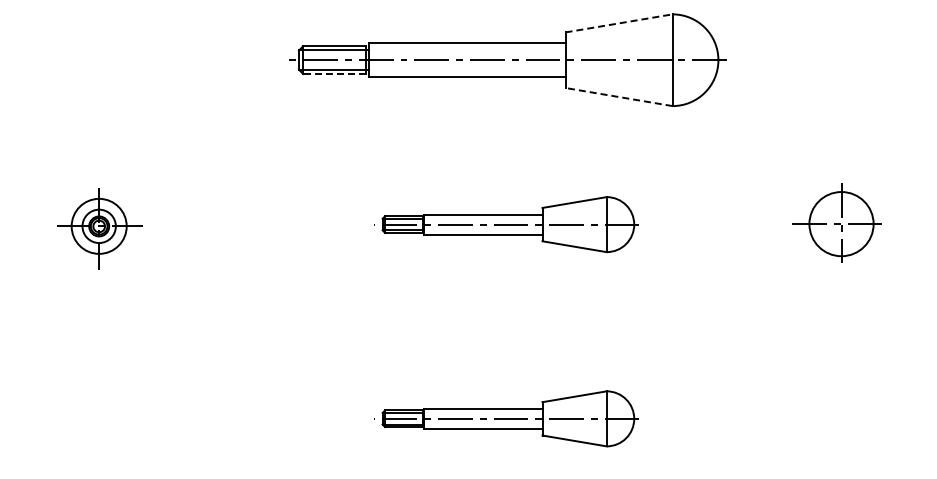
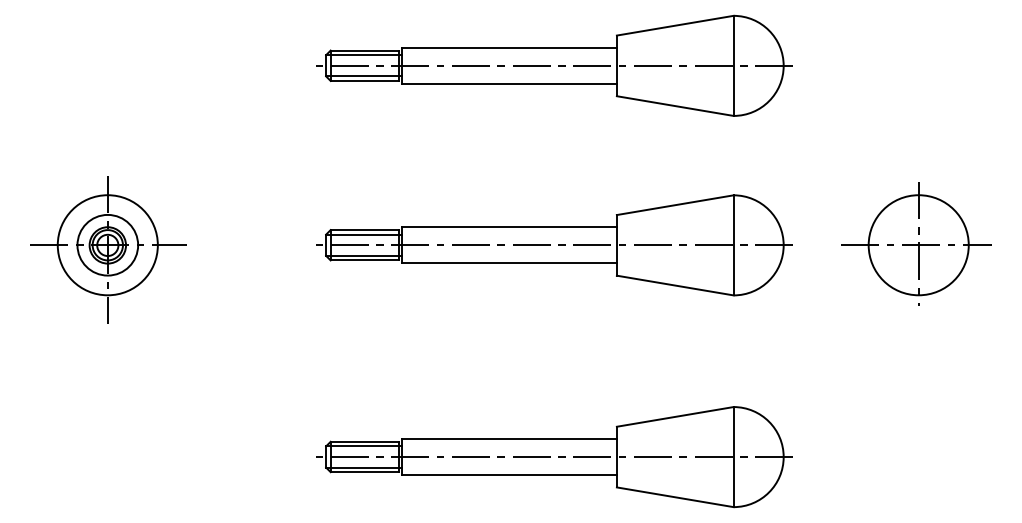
line: (619, 23) -> (675, 25), dashed -> solid
line: (334, 74) -> (364, 81), dashed -> solid
line: (618, 96) -> (674, 105), dashed -> solid
part: (839, 222) -> (915, 242), size x1.43
part: (507, 224) -> (553, 245), size x1.67
part: (99, 228) -> (108, 249), size x1.67
part: (507, 418) -> (553, 456), size x1.67

